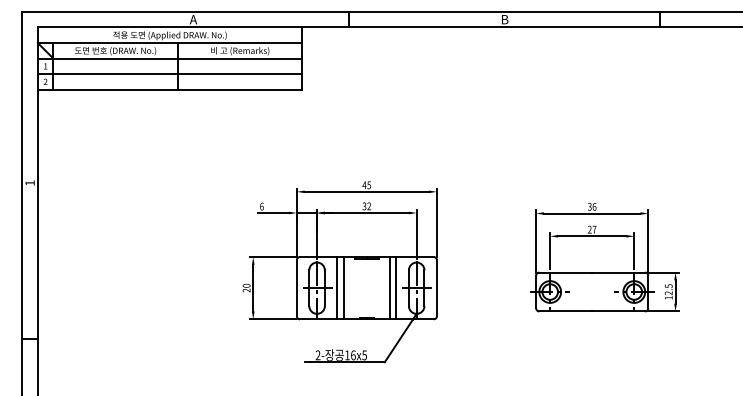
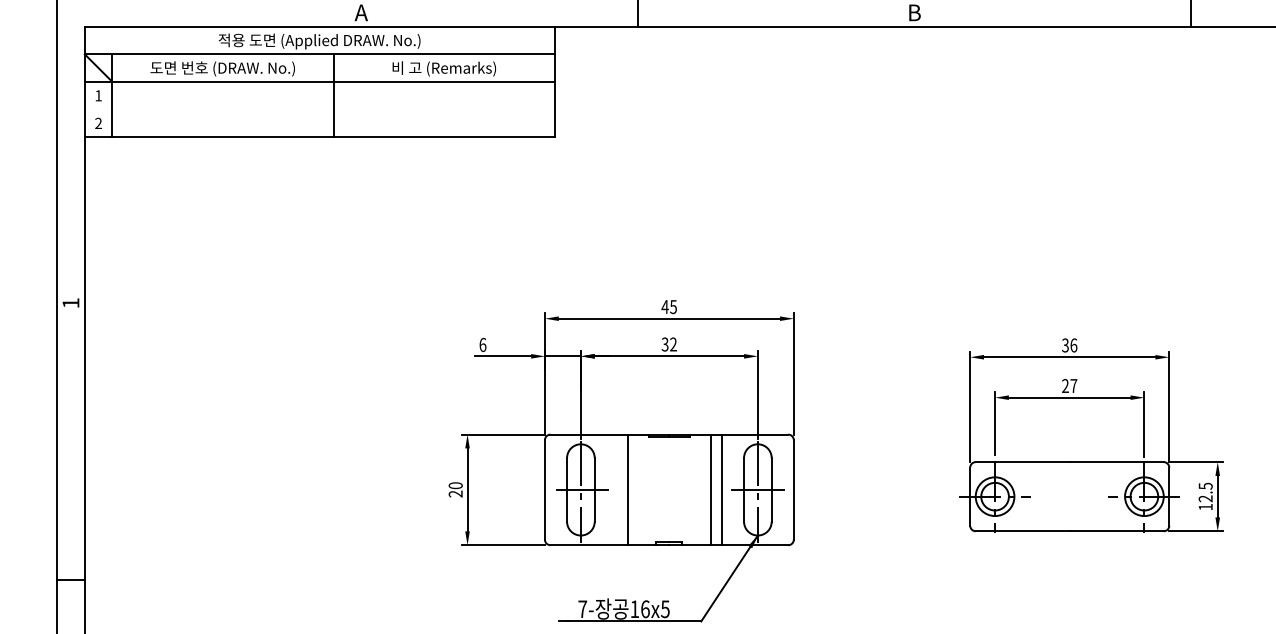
line: (169, 74) -> (318, 110), removed
line: (337, 288) -> (617, 490), removed
text: (317, 355) -> (581, 609), 2- -> 7-

